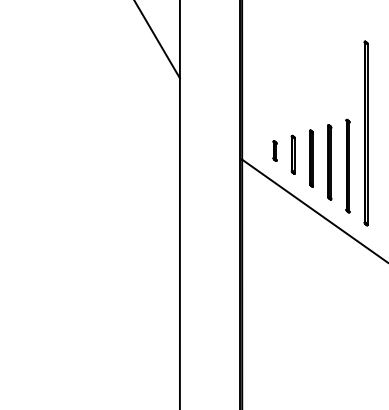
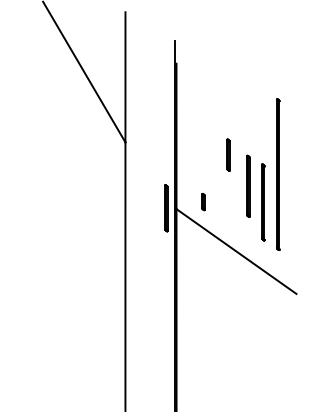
line: (366, 133) -> (278, 174), moved
line: (293, 154) -> (228, 154), moved
line: (311, 158) -> (166, 208), moved
line: (329, 161) -> (248, 185), moved
line: (348, 166) -> (263, 202), moved

